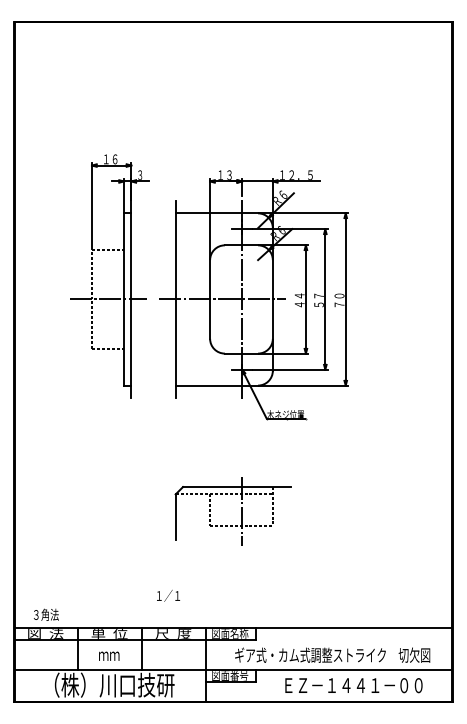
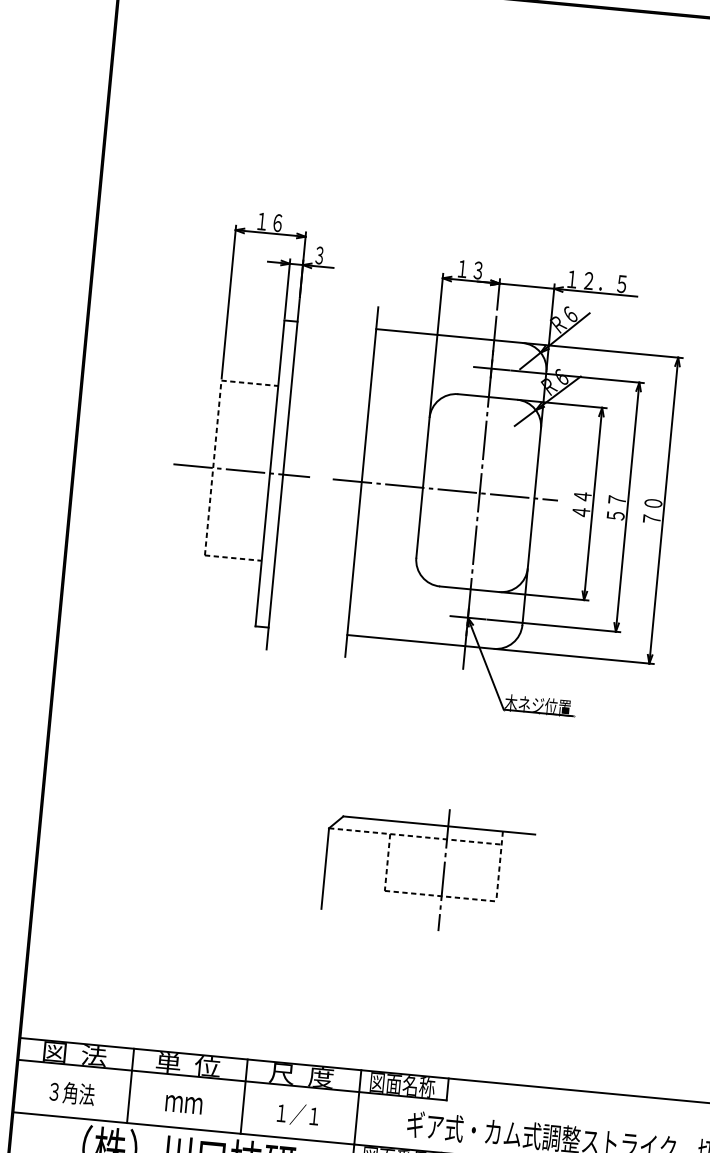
text: (168, 595) -> (298, 1114), moved
text: (46, 614) -> (72, 1092), moved

